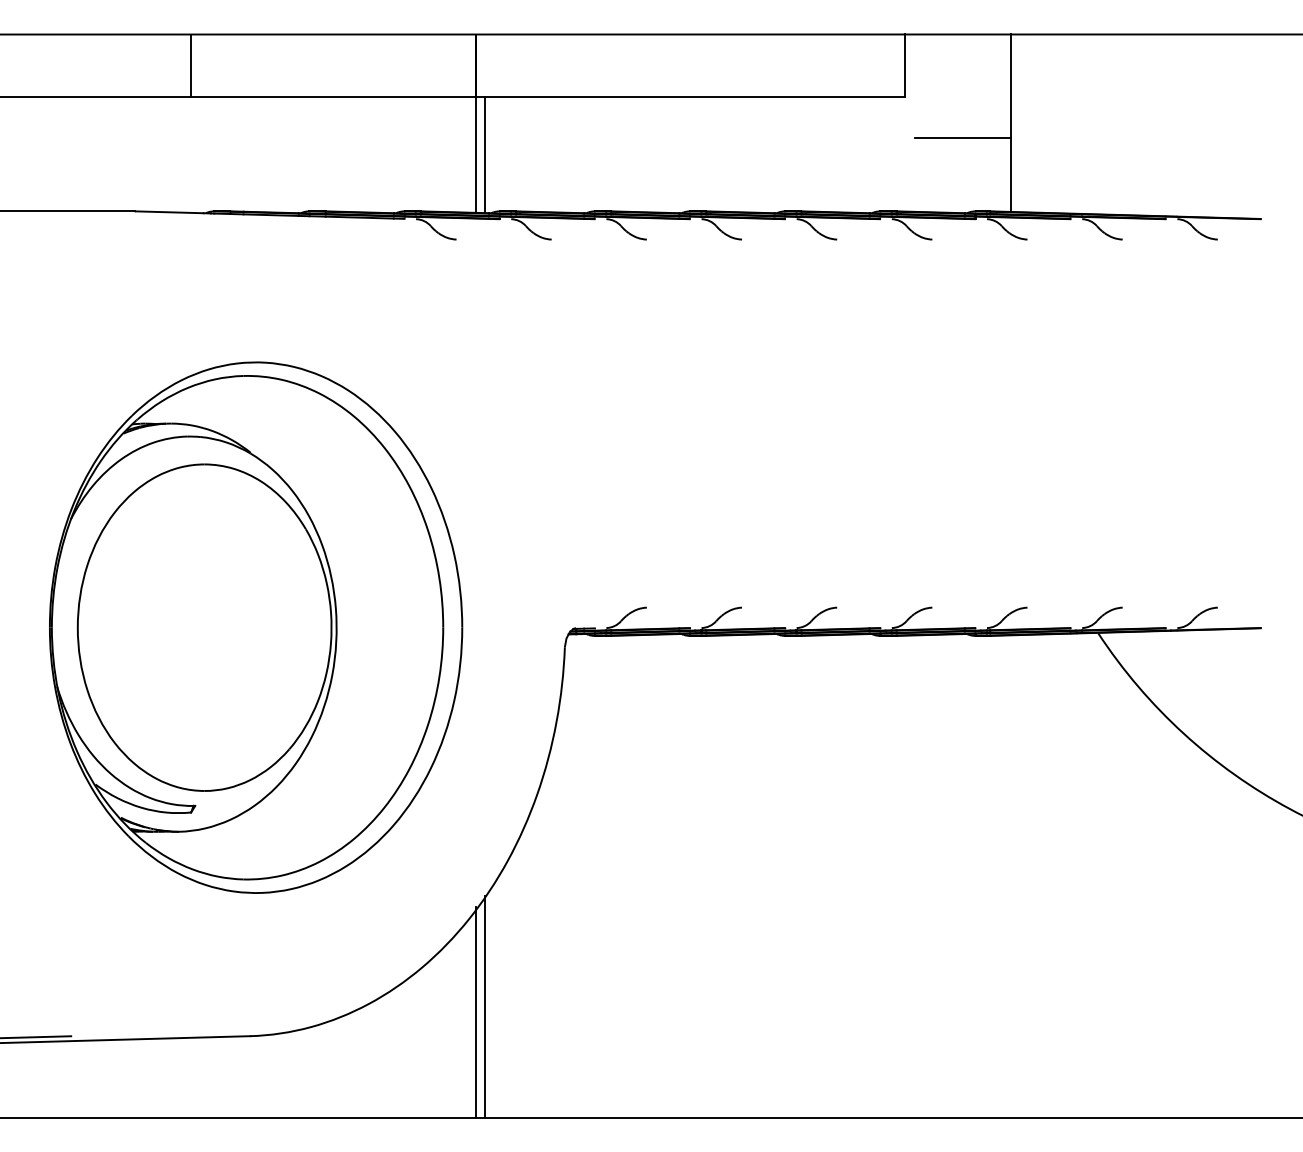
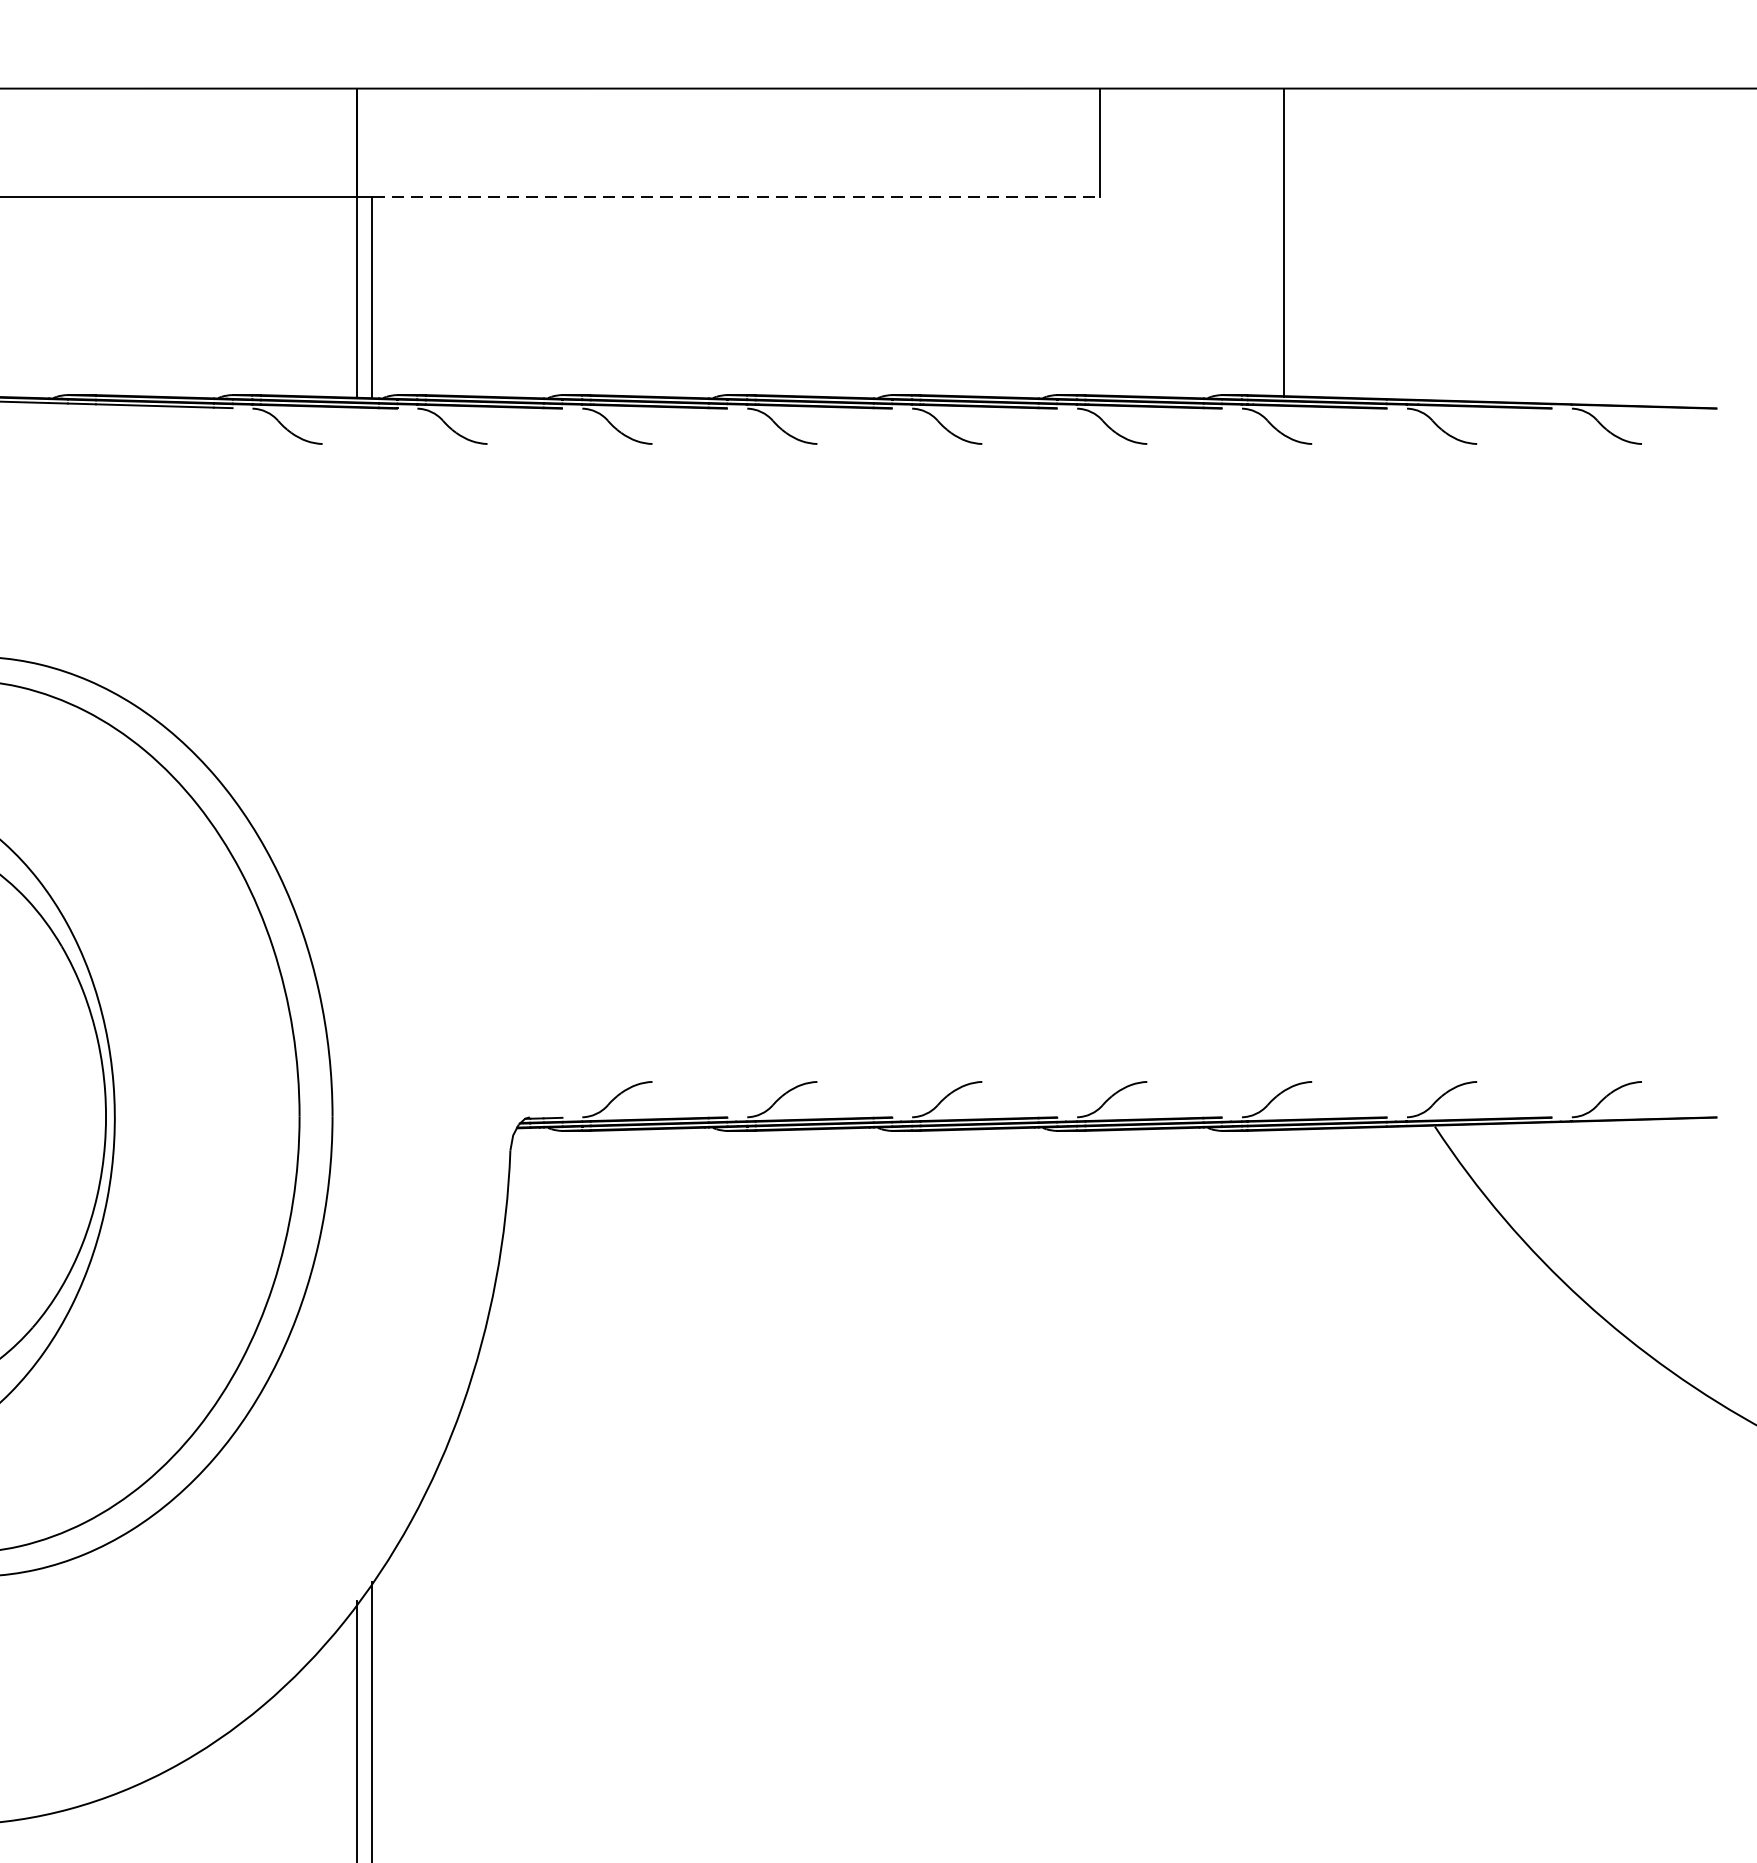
line: (695, 97) -> (736, 197), solid -> dashed
line: (963, 137) -> (1201, 267), removed

